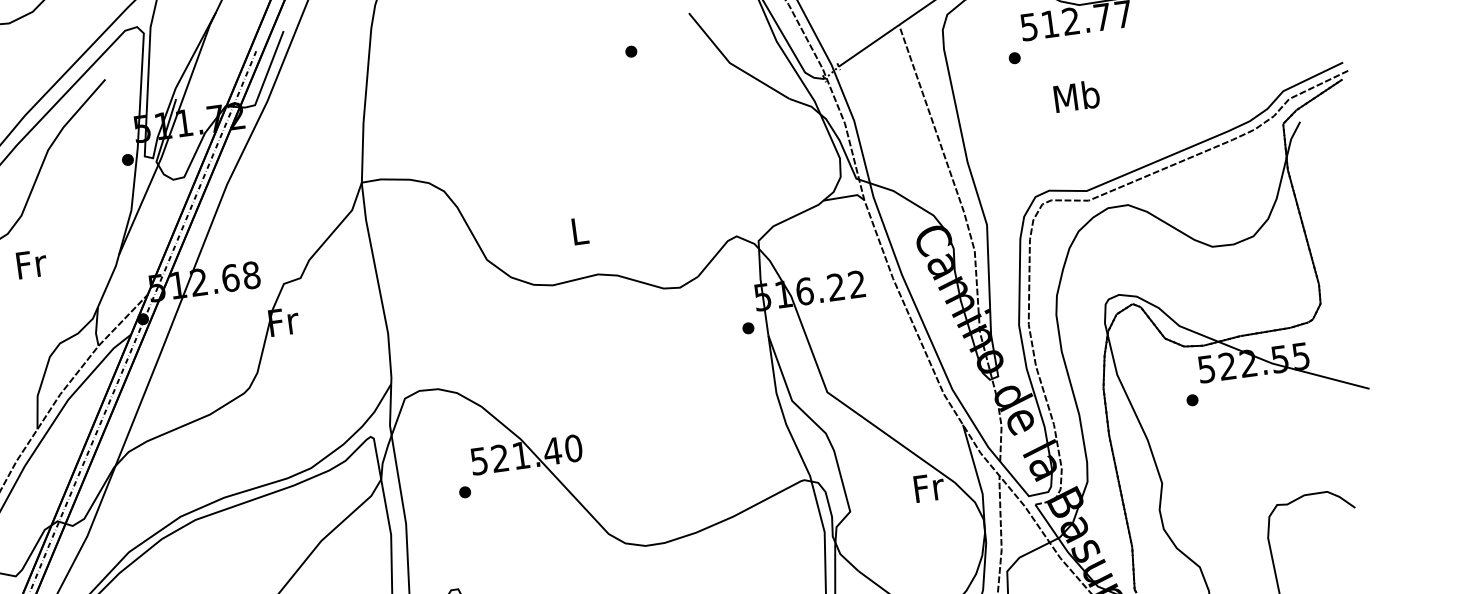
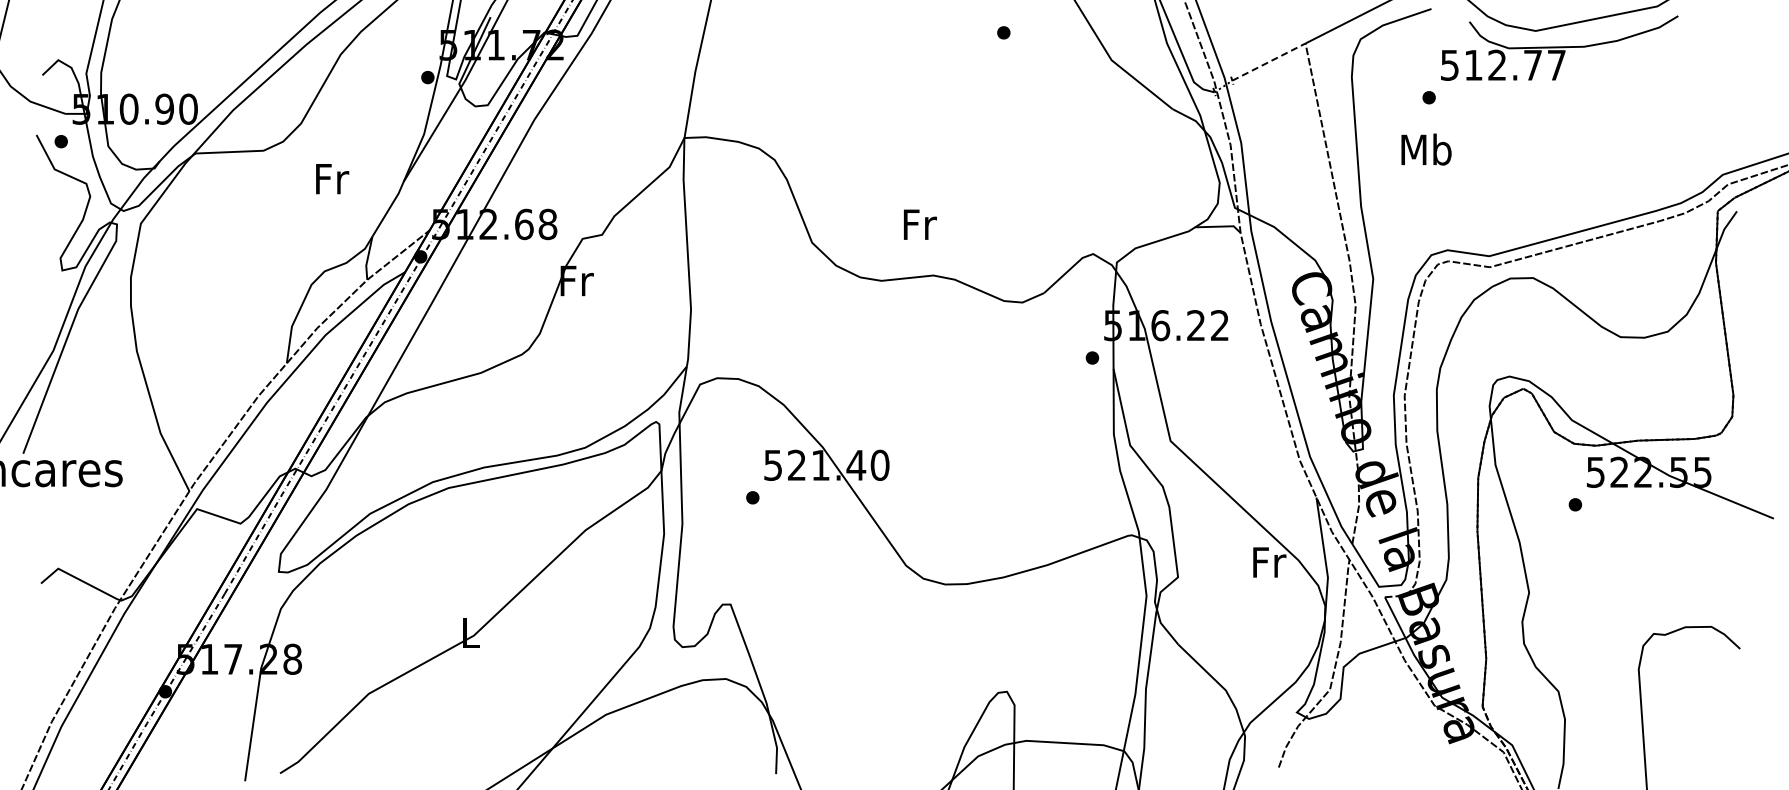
line: (869, 45) -> (1269, 61), solid -> dashed
text: (1076, 96) -> (1426, 149), moved
text: (579, 231) -> (919, 224), L -> Fr
text: (32, 264) -> (332, 179), moved

